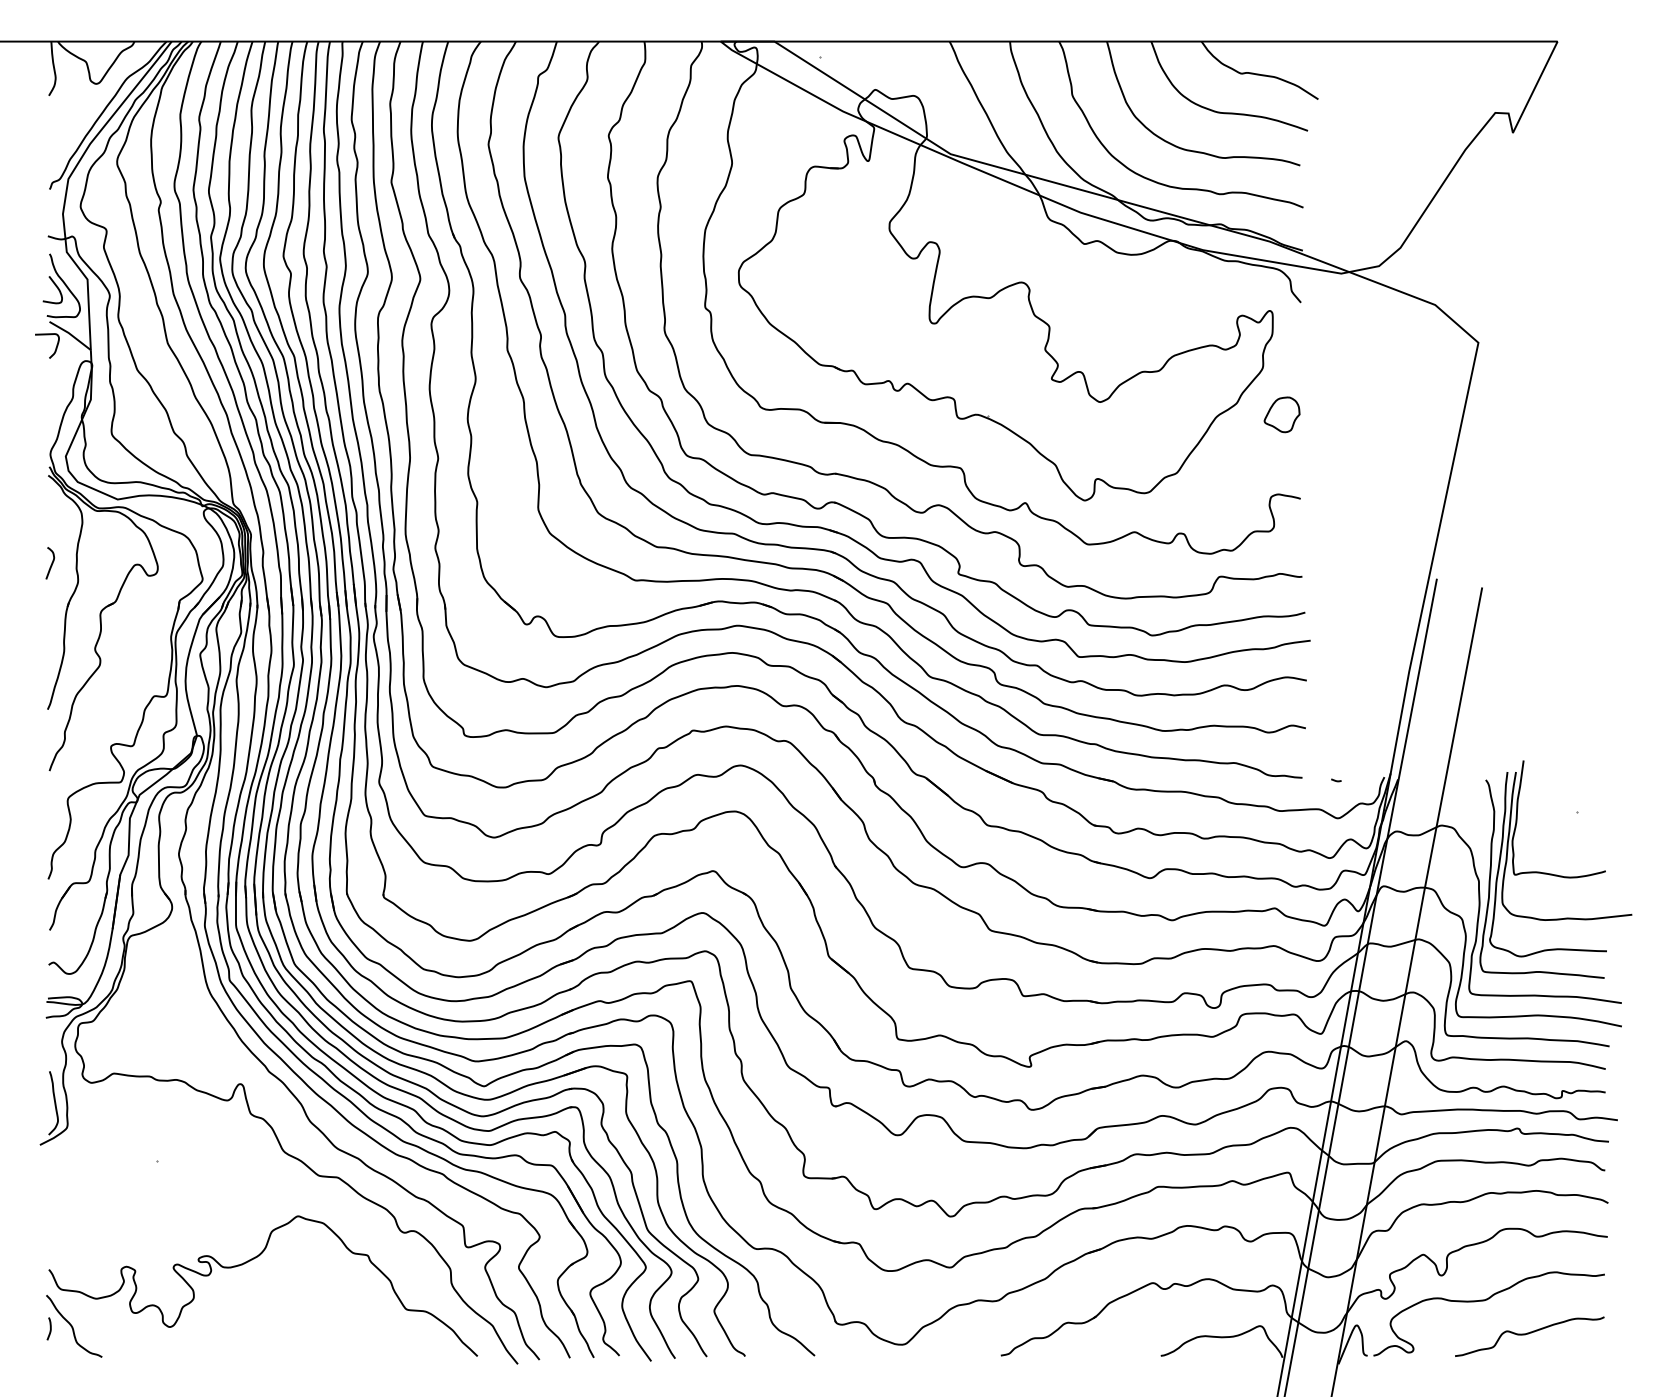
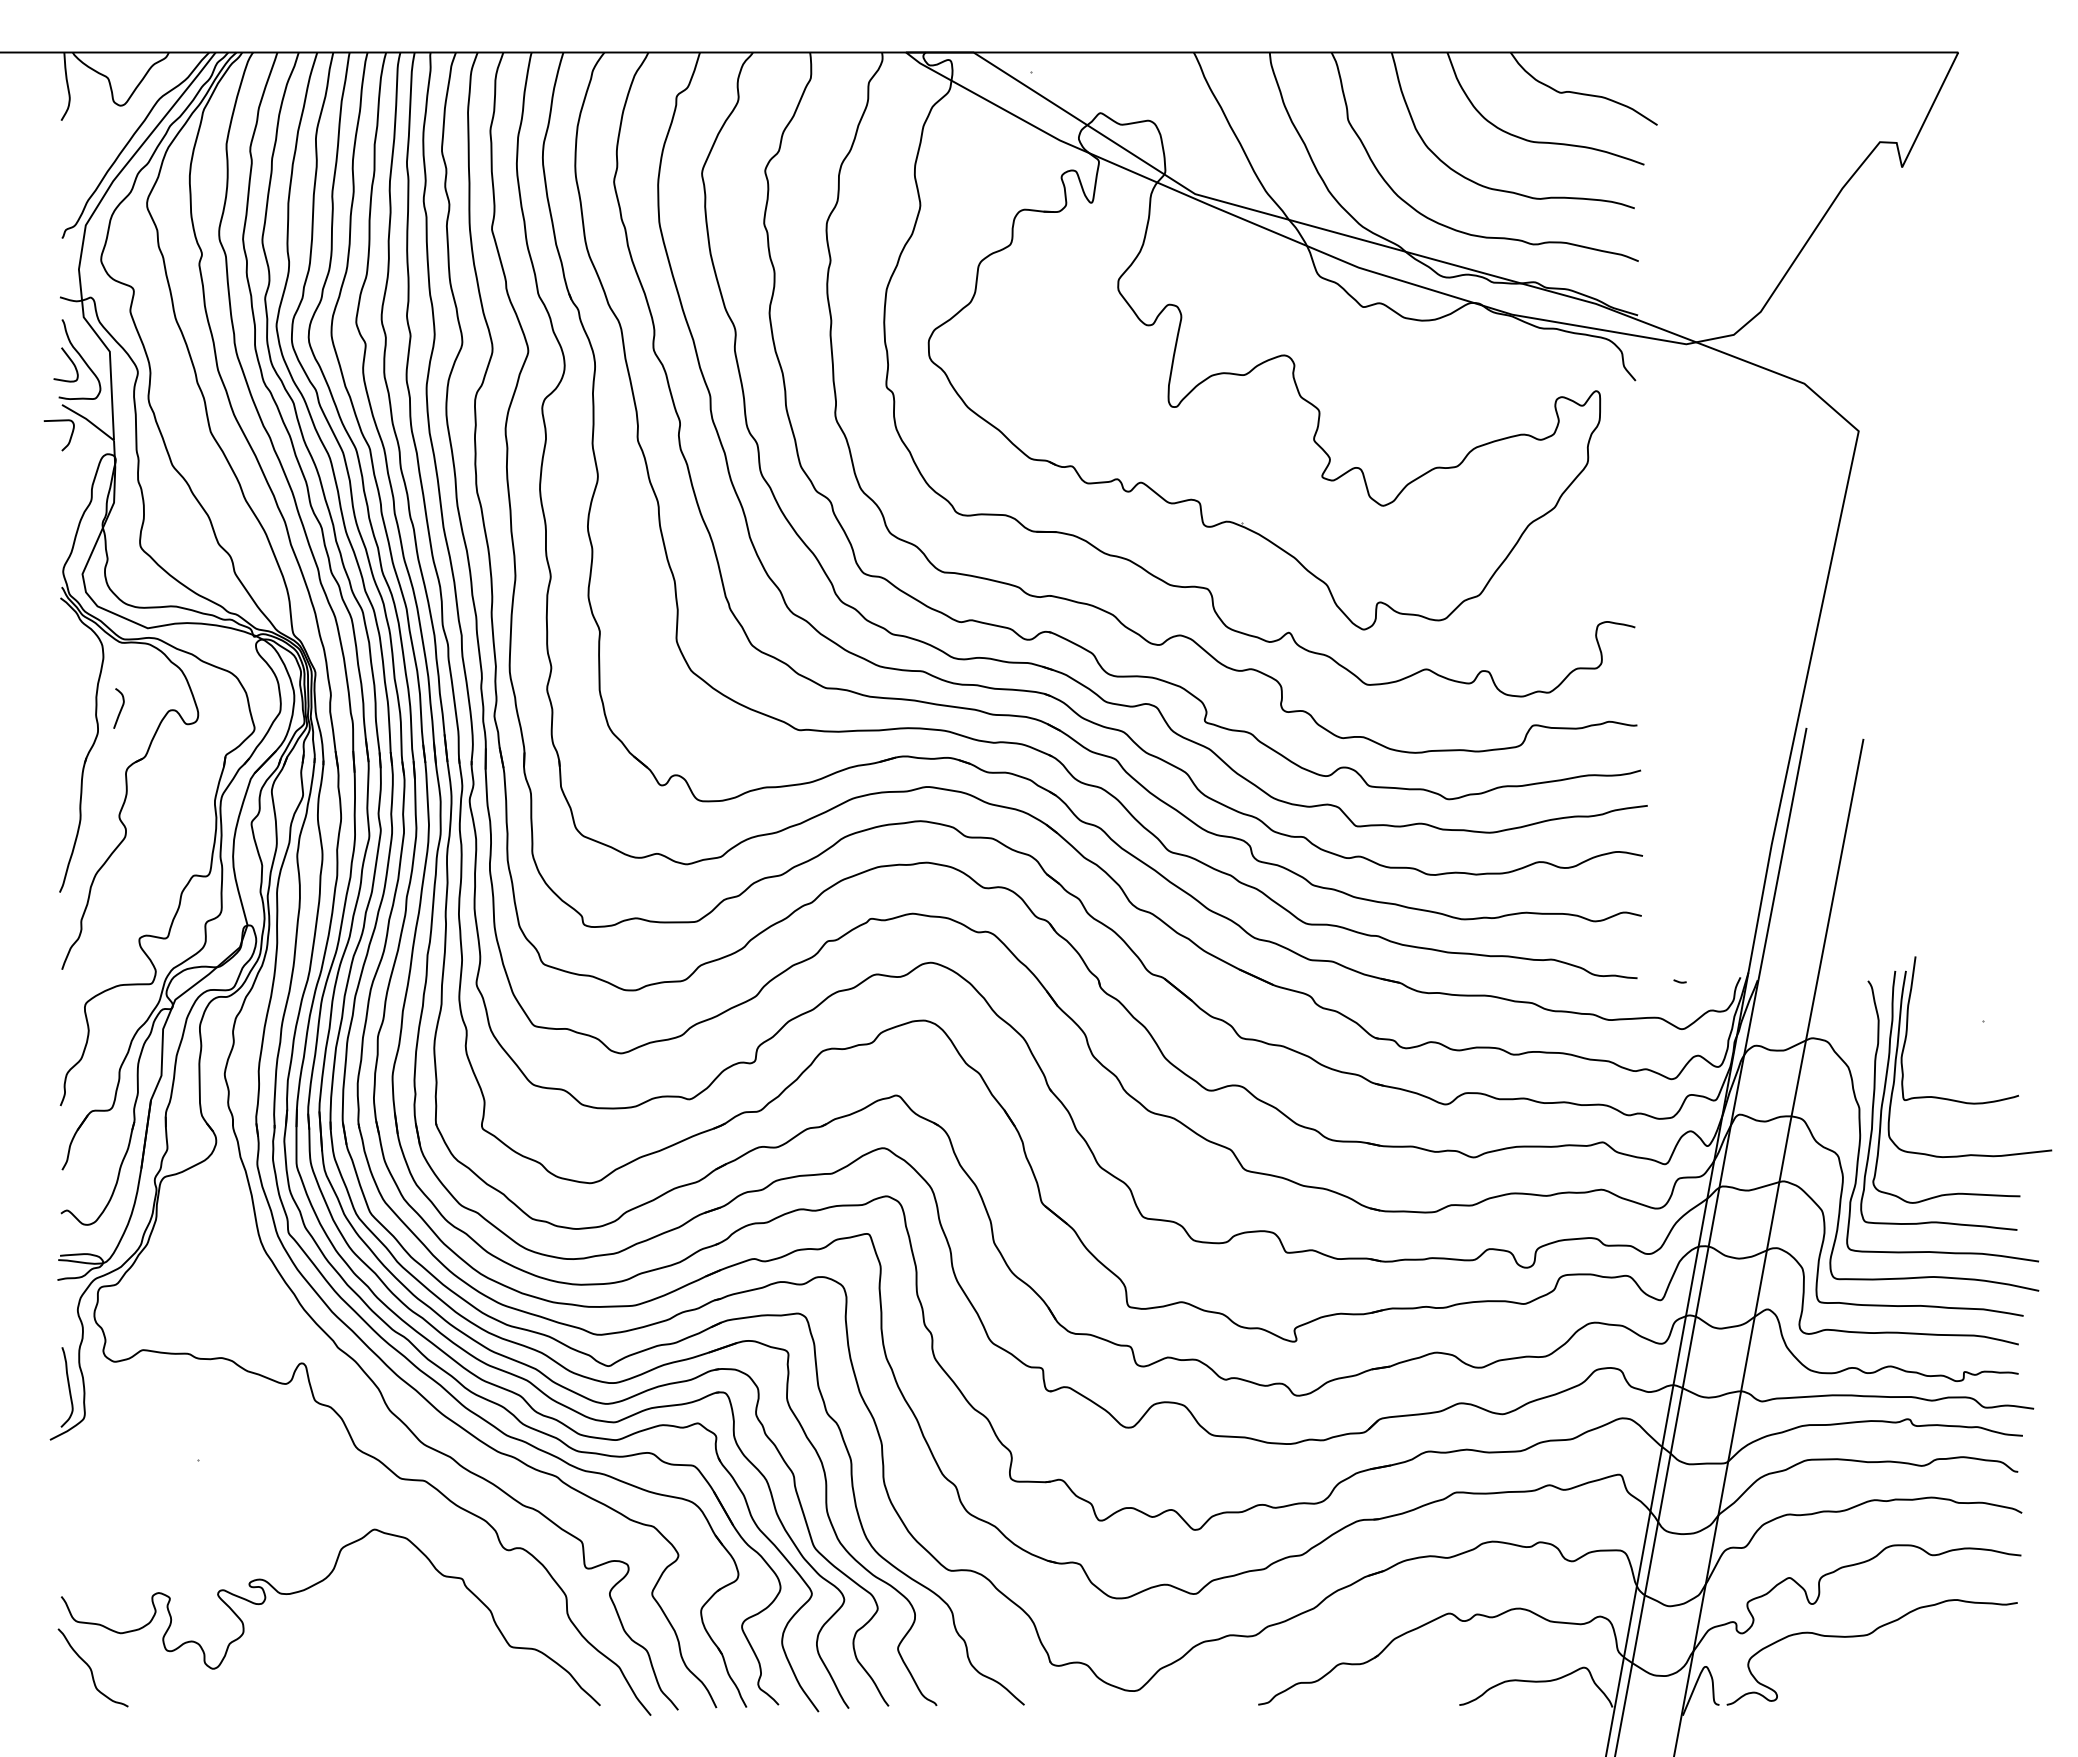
part: (1281, 414) -> (1611, 521), removed
curve: (51, 563) -> (120, 708), moved
curve: (49, 1328) -> (62, 1670), removed
curve: (1529, 1333) -> (1923, 1677), removed

